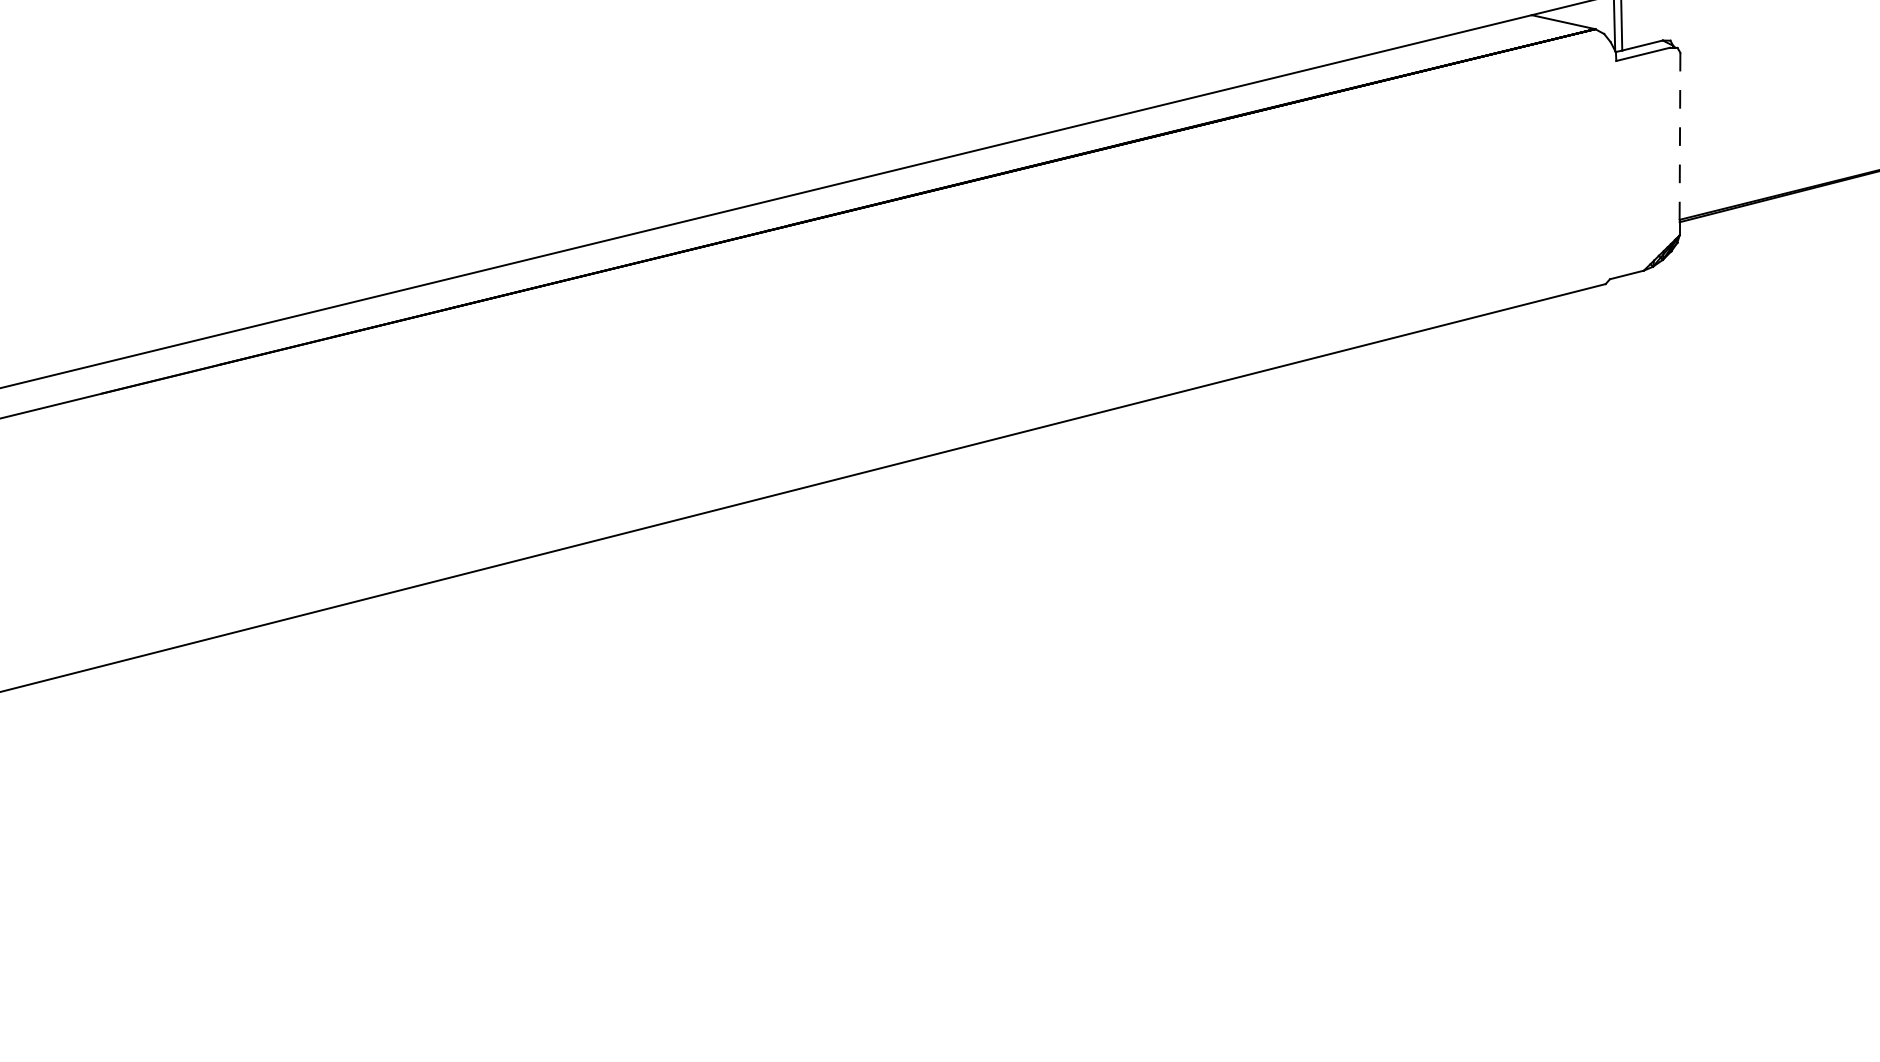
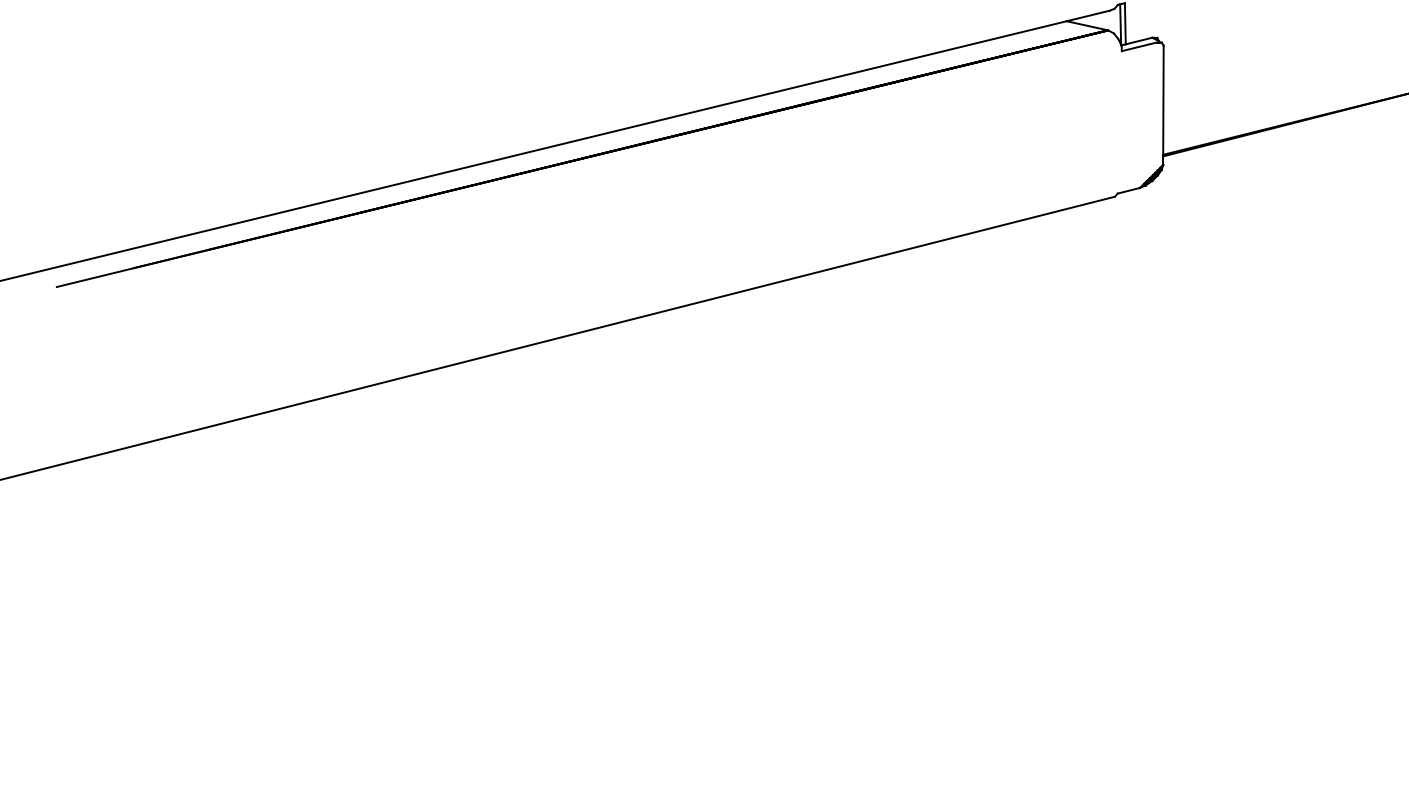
line: (1680, 136) -> (1163, 100), dashed -> solid

